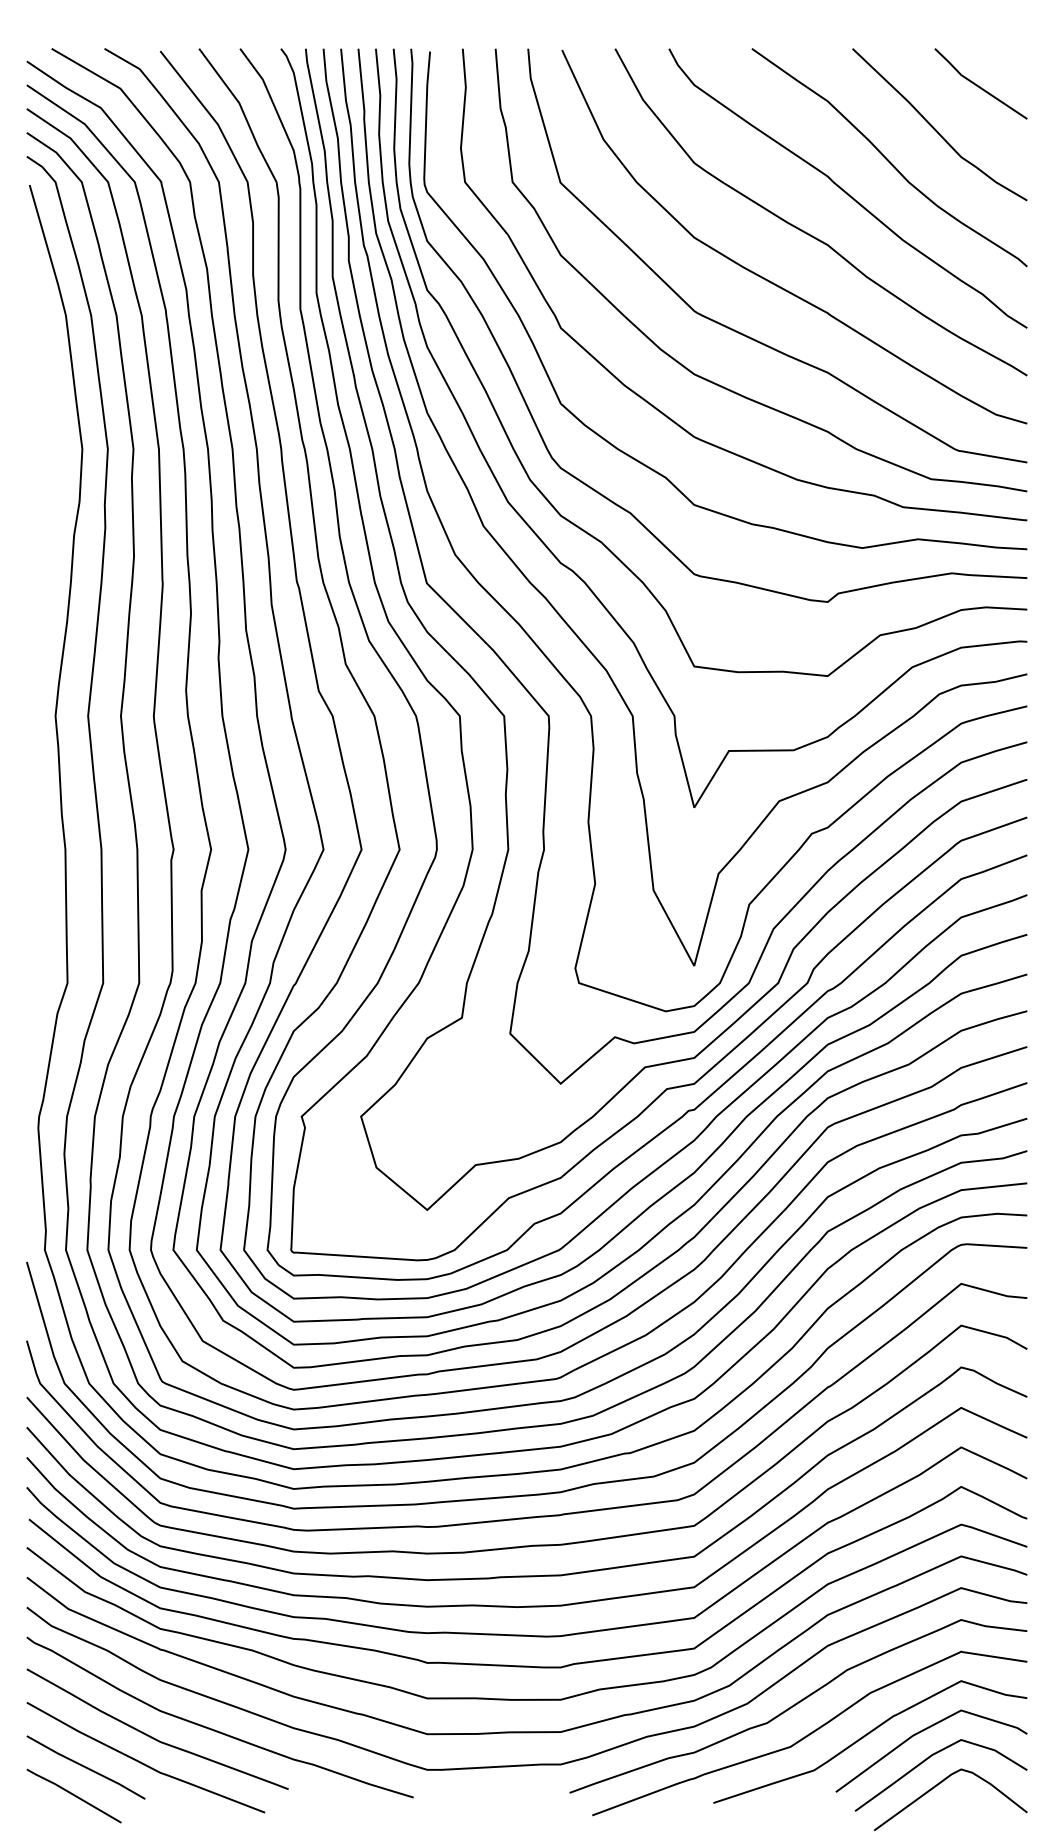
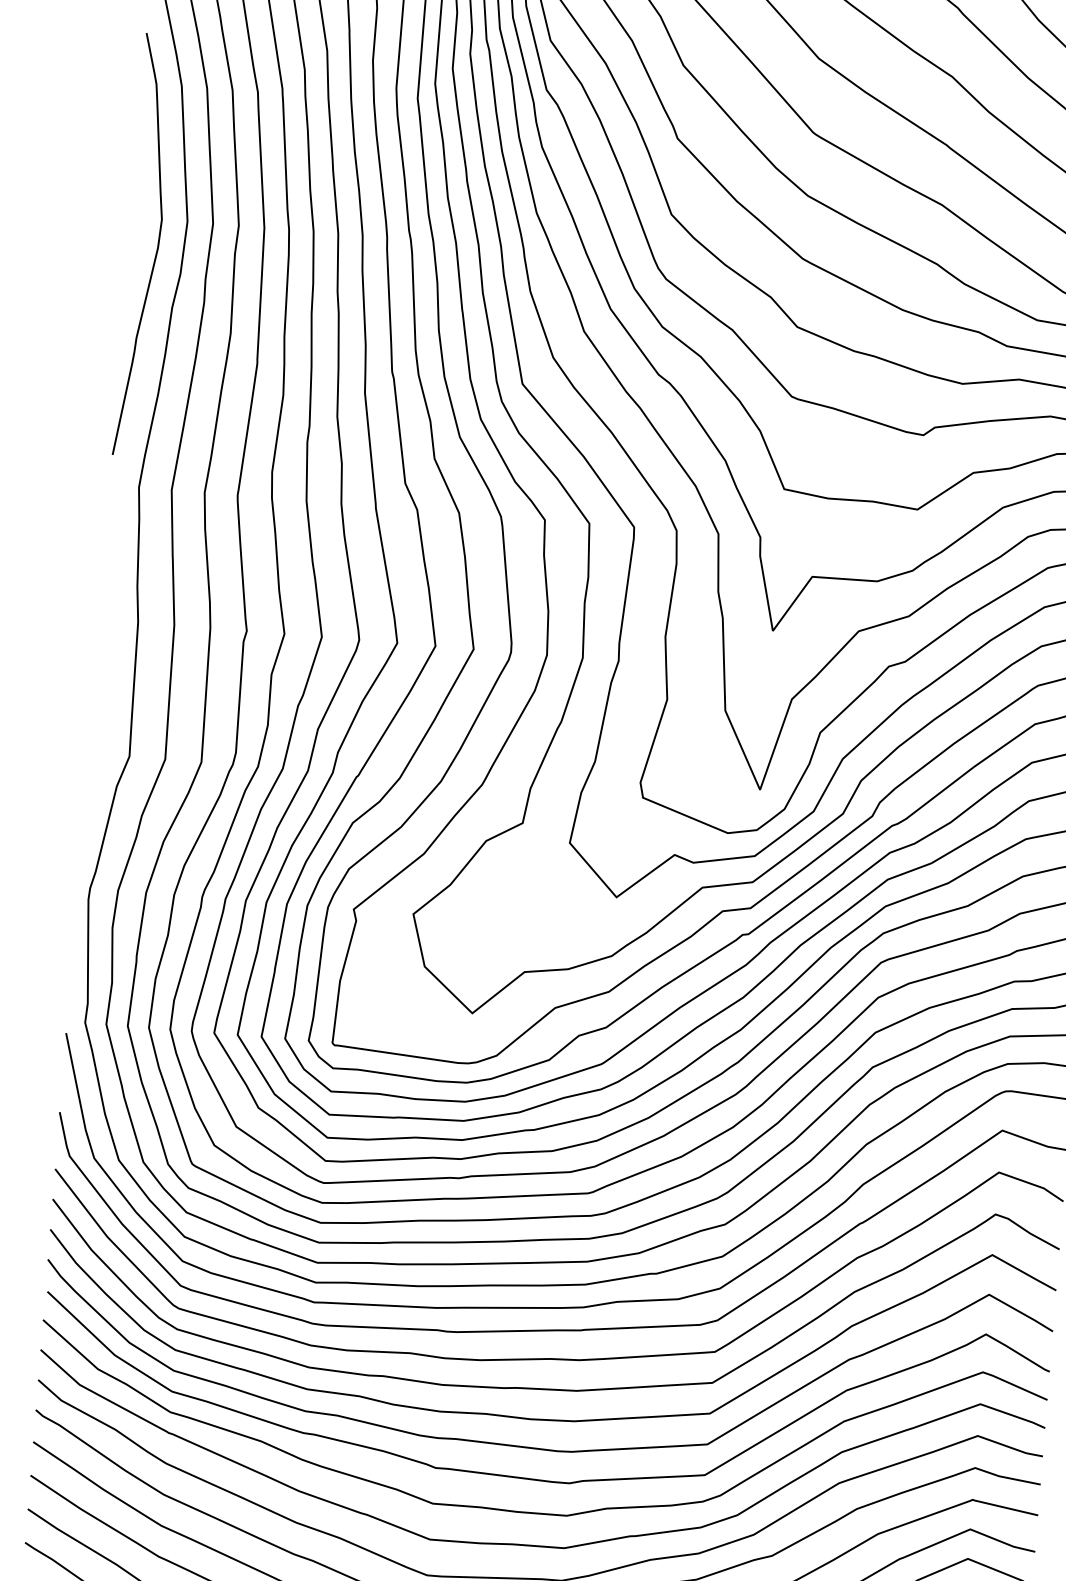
curve: (54, 475) -> (157, 245), added

